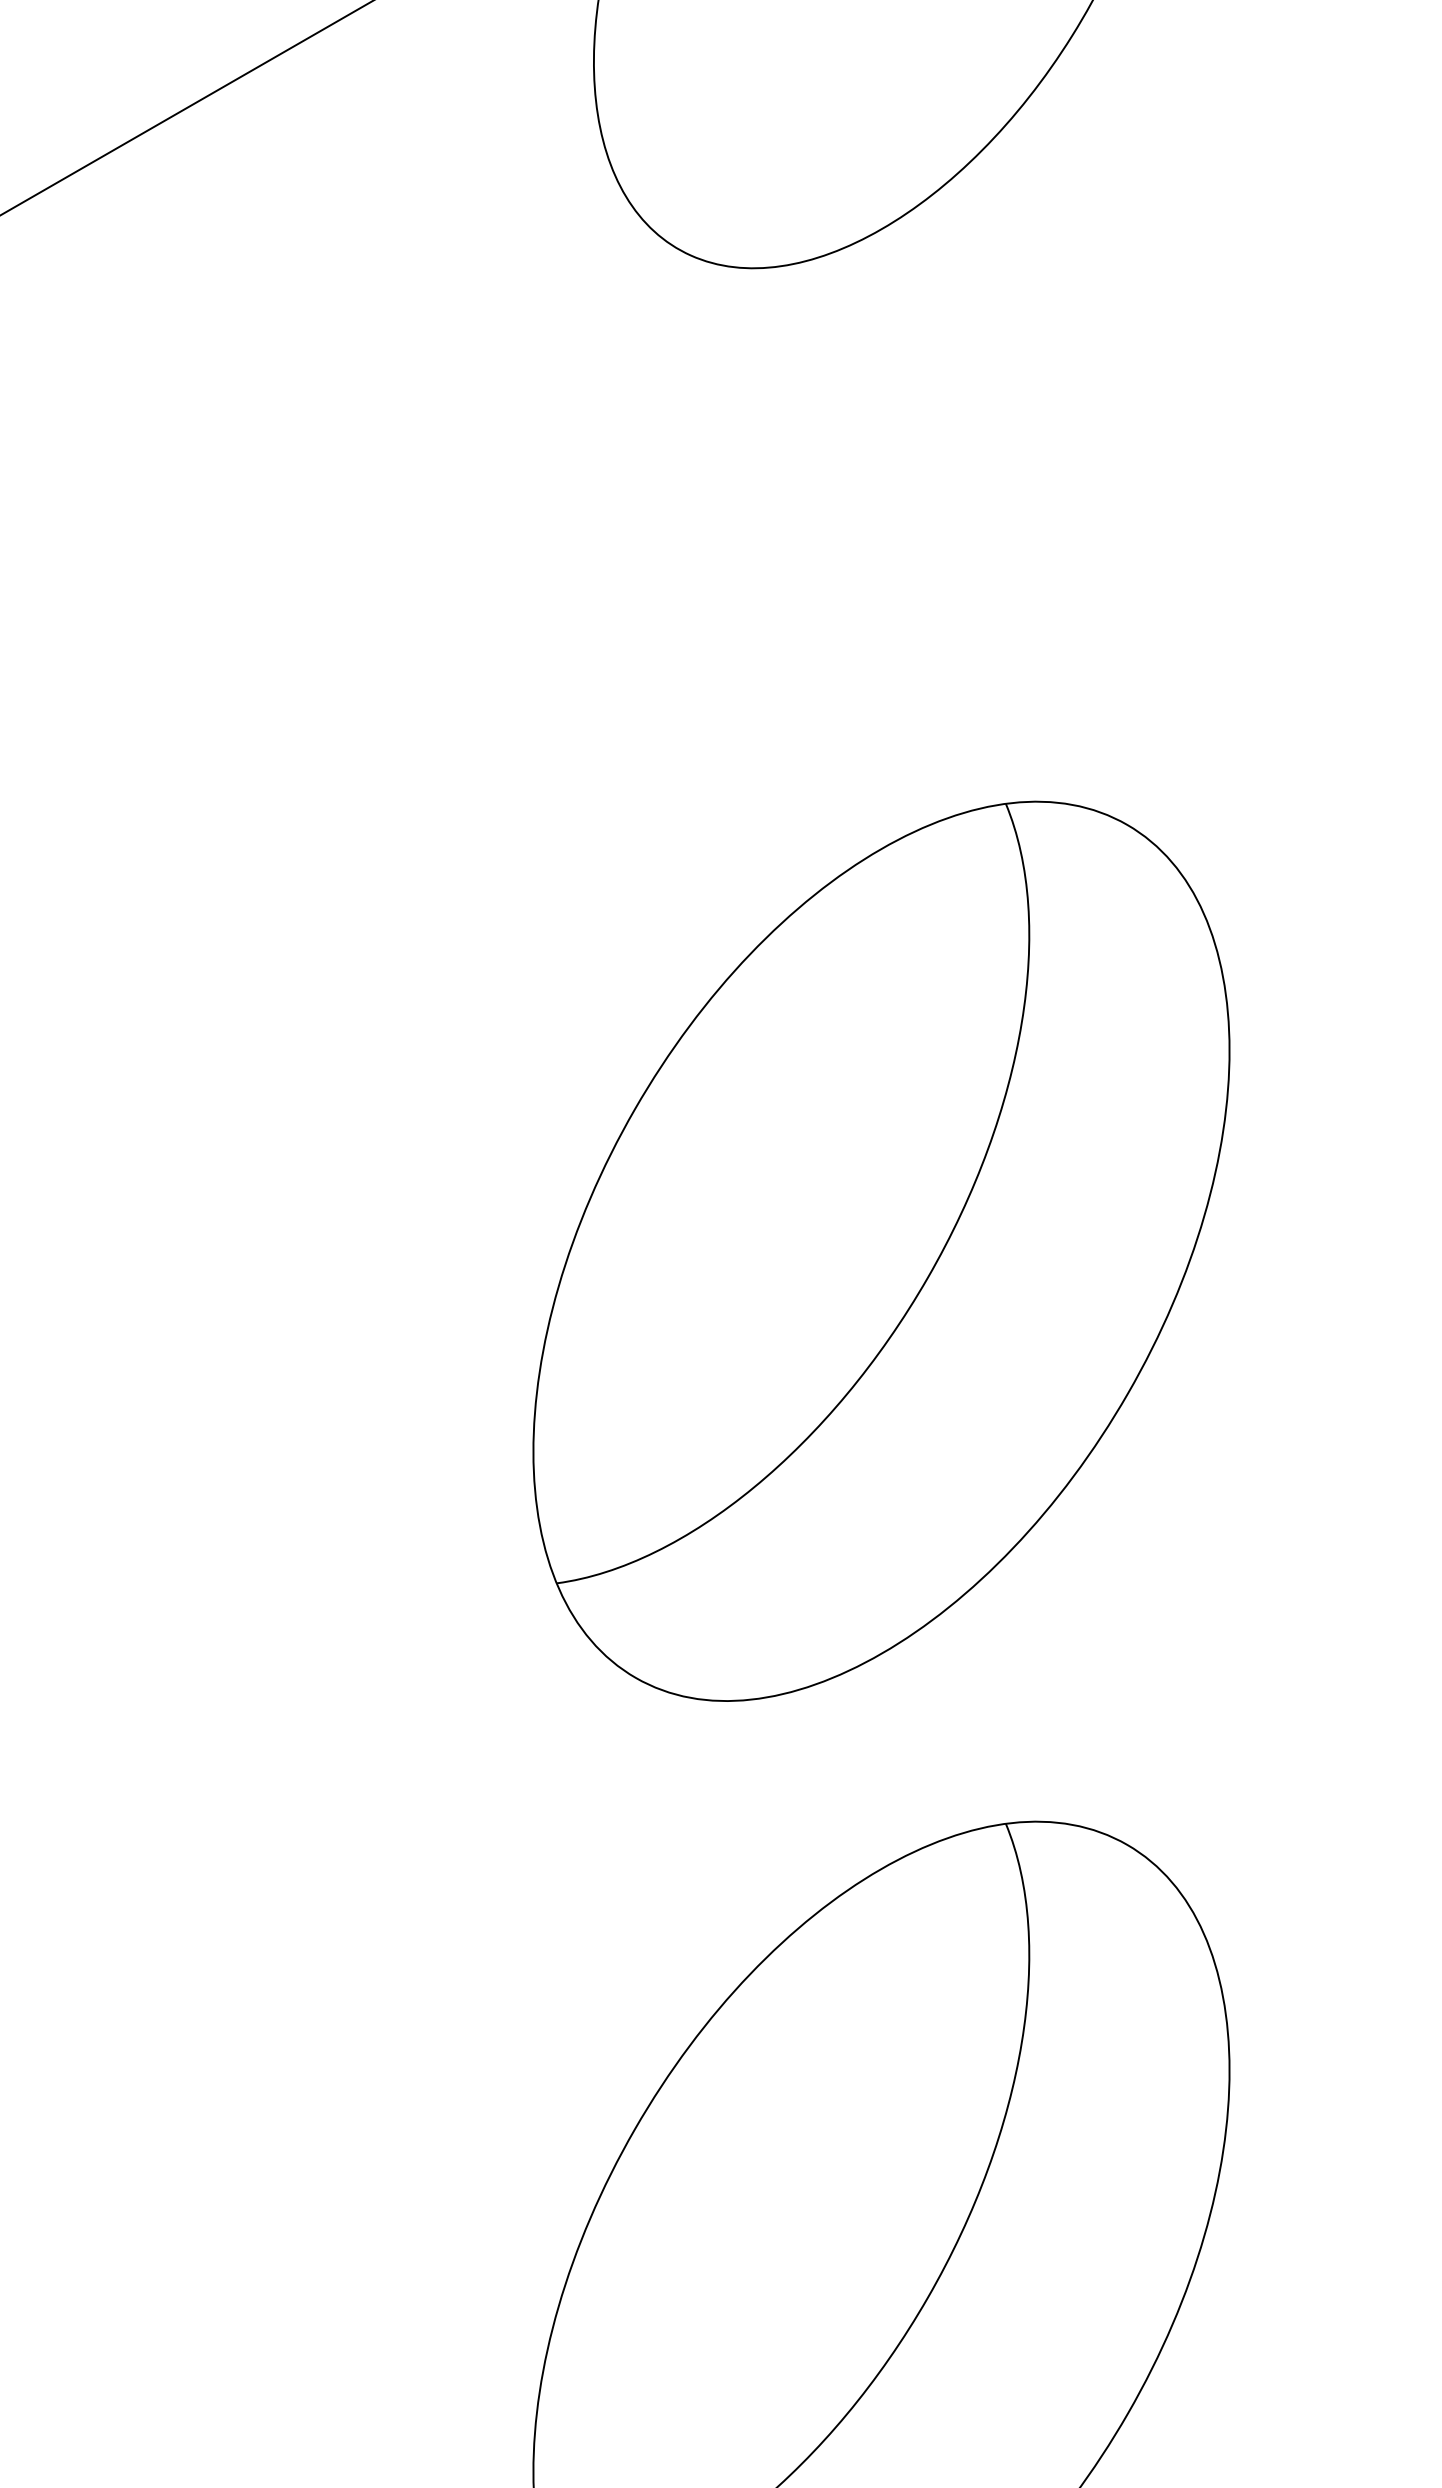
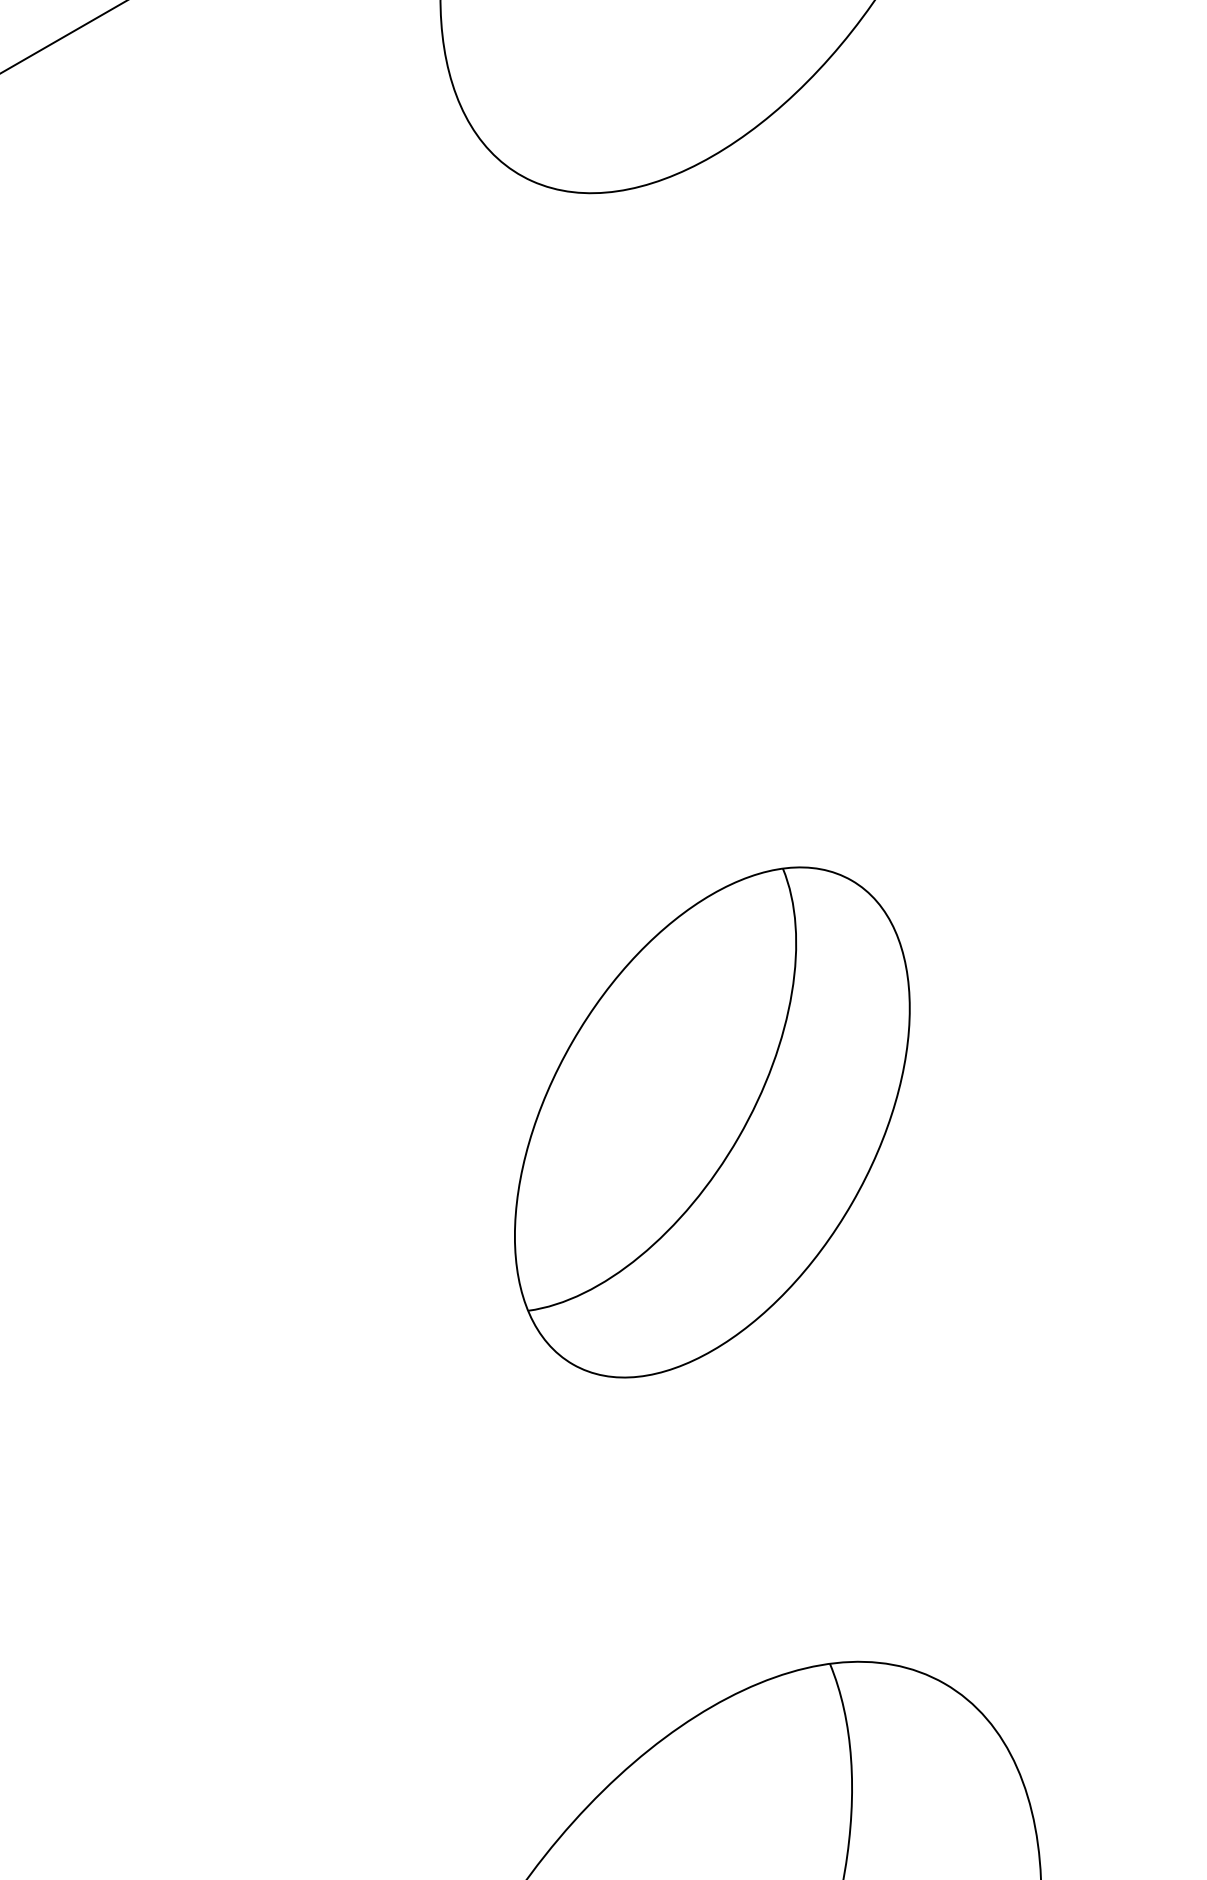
part: (881, 1250) -> (712, 1121), size x0.6

